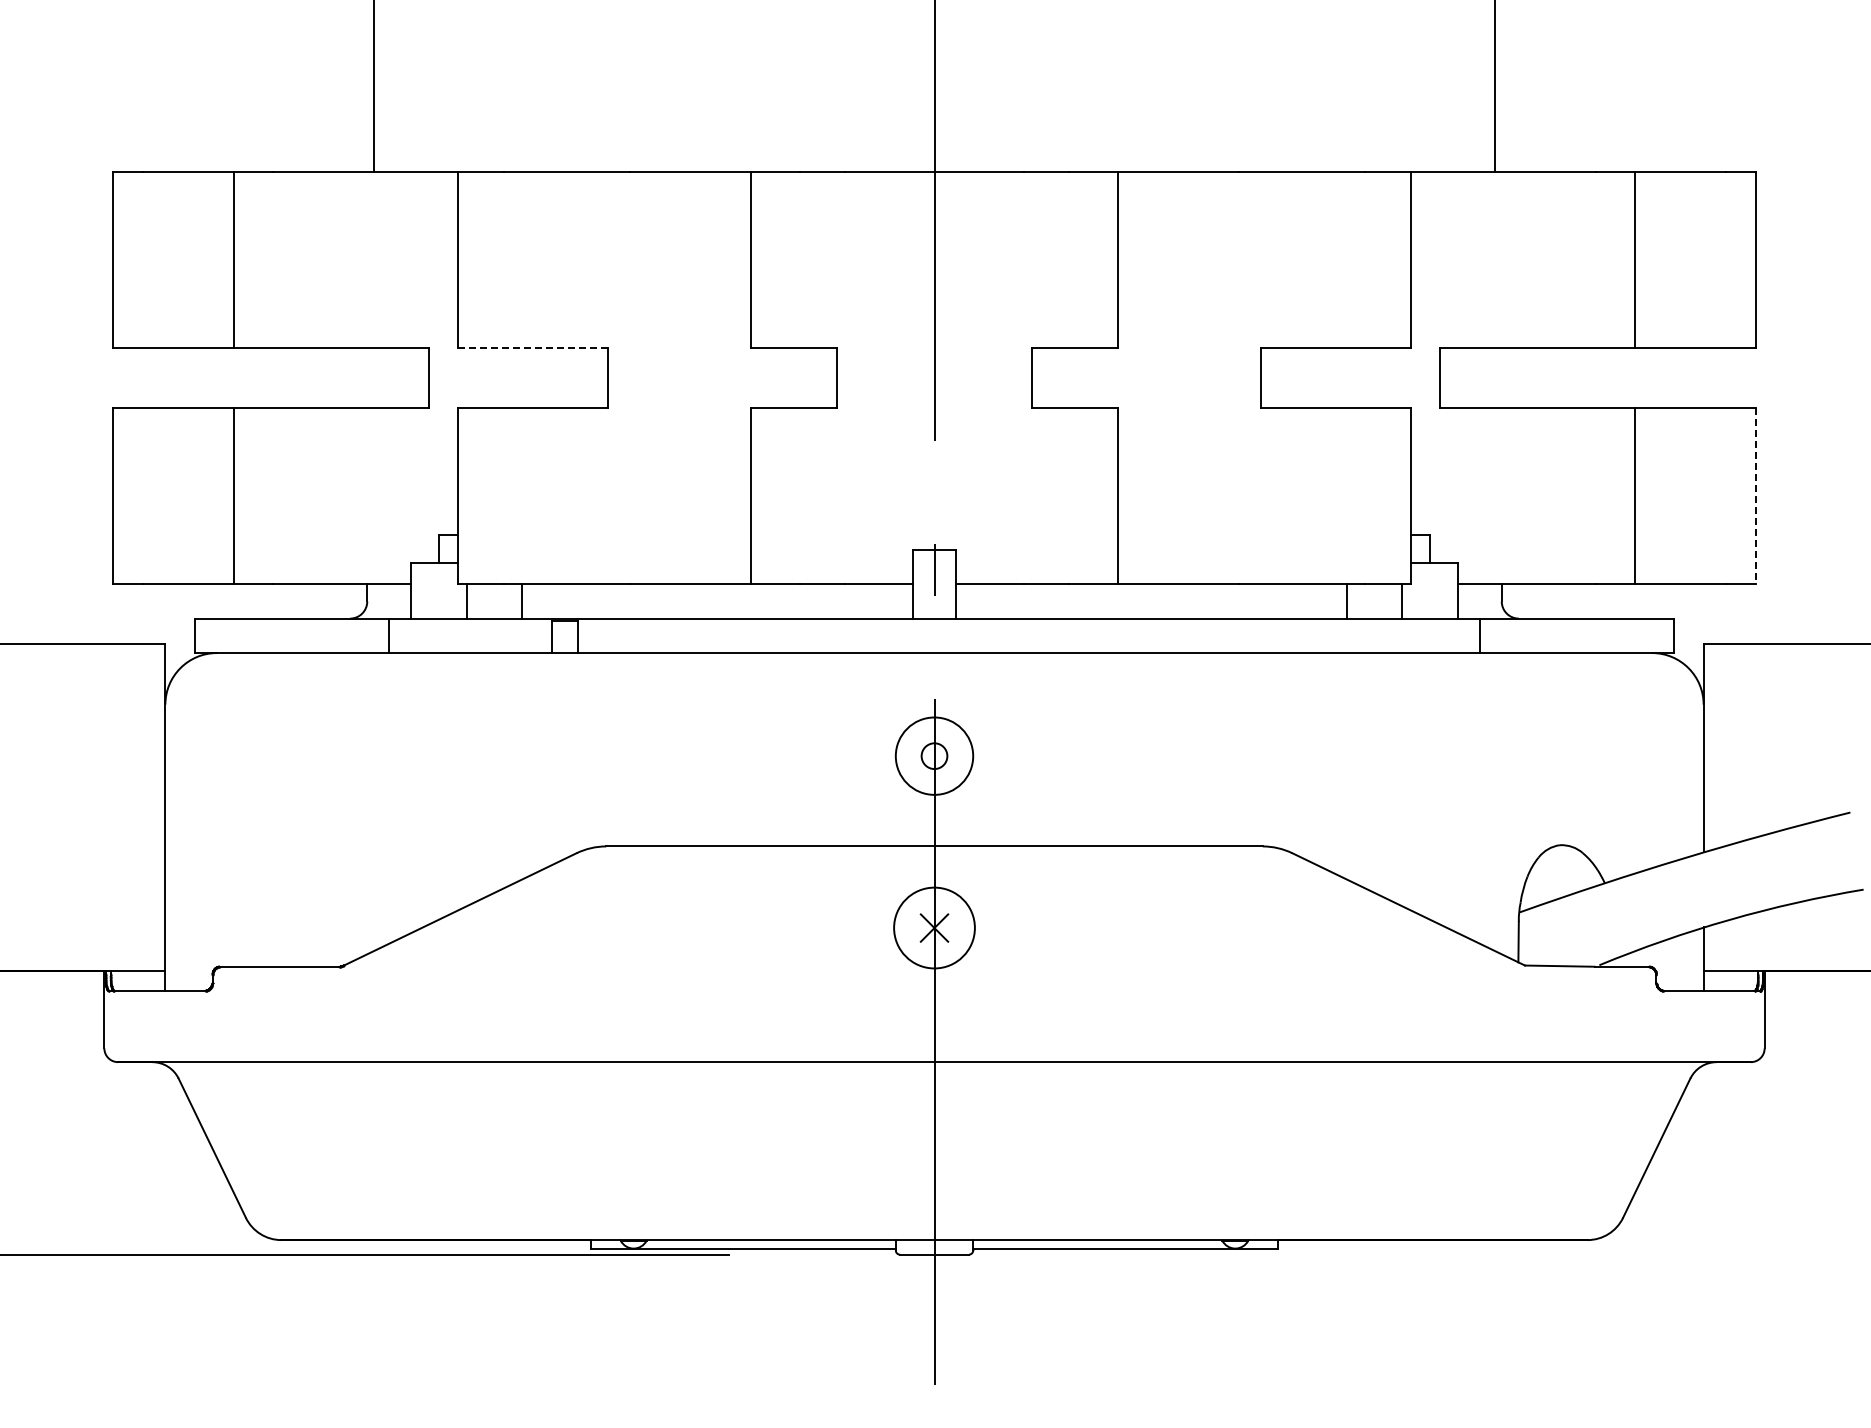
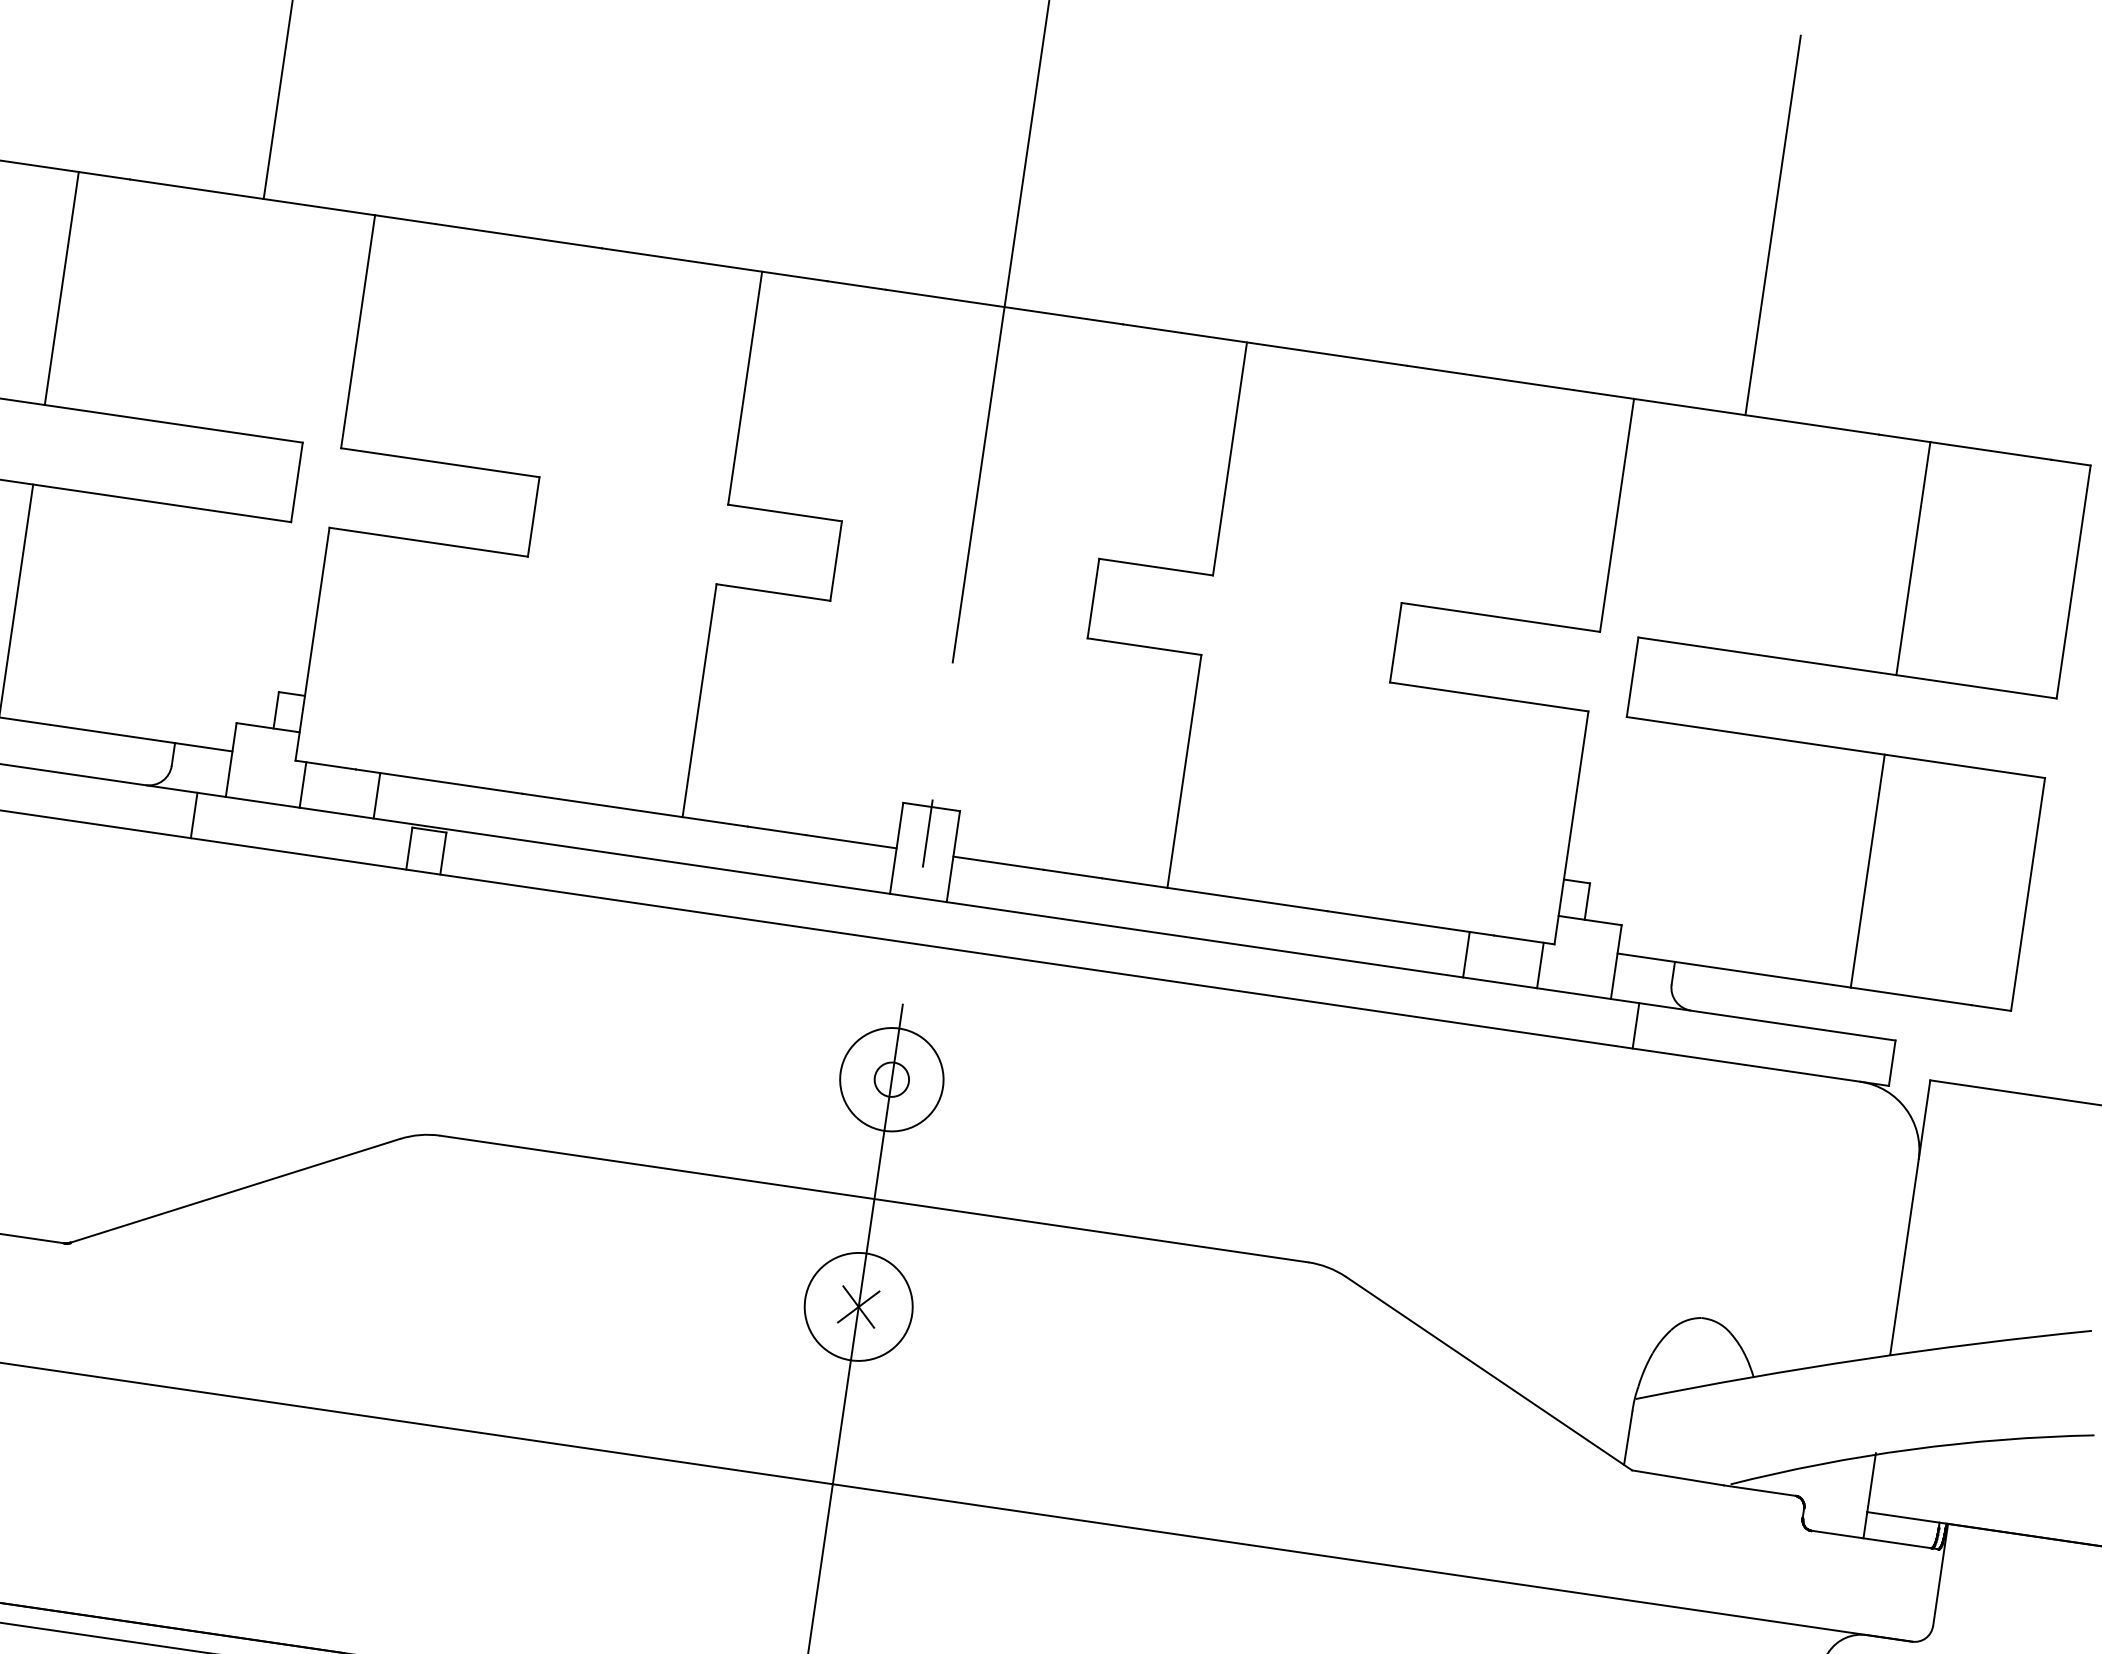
line: (533, 348) -> (440, 463), dashed -> solid
line: (1755, 496) -> (2027, 894), dashed -> solid

